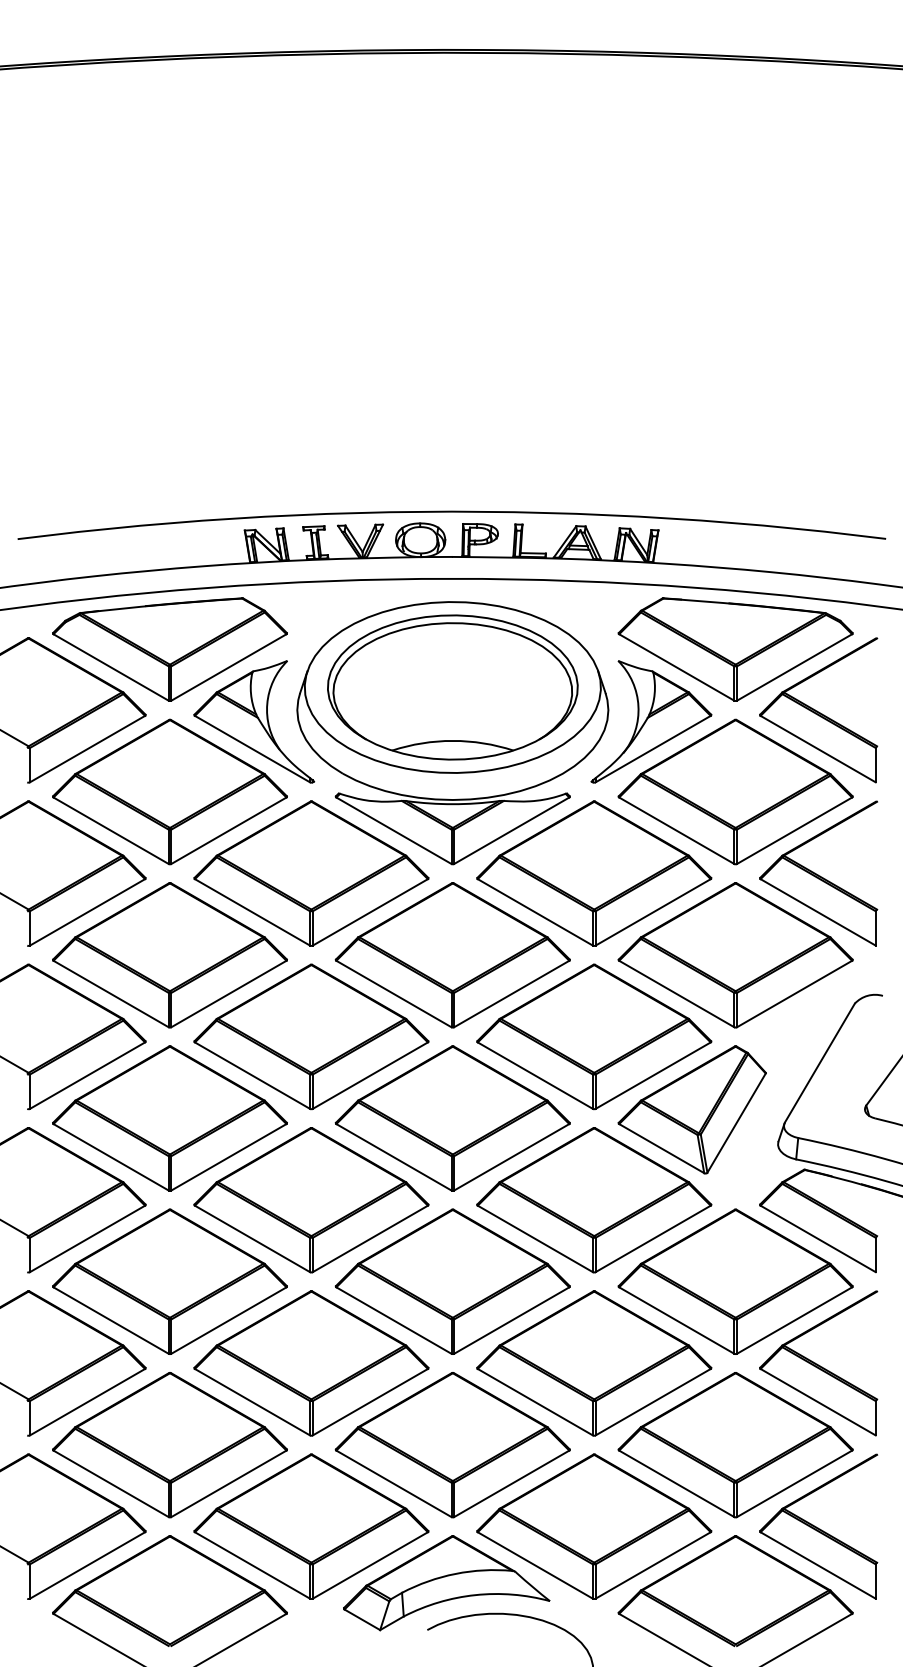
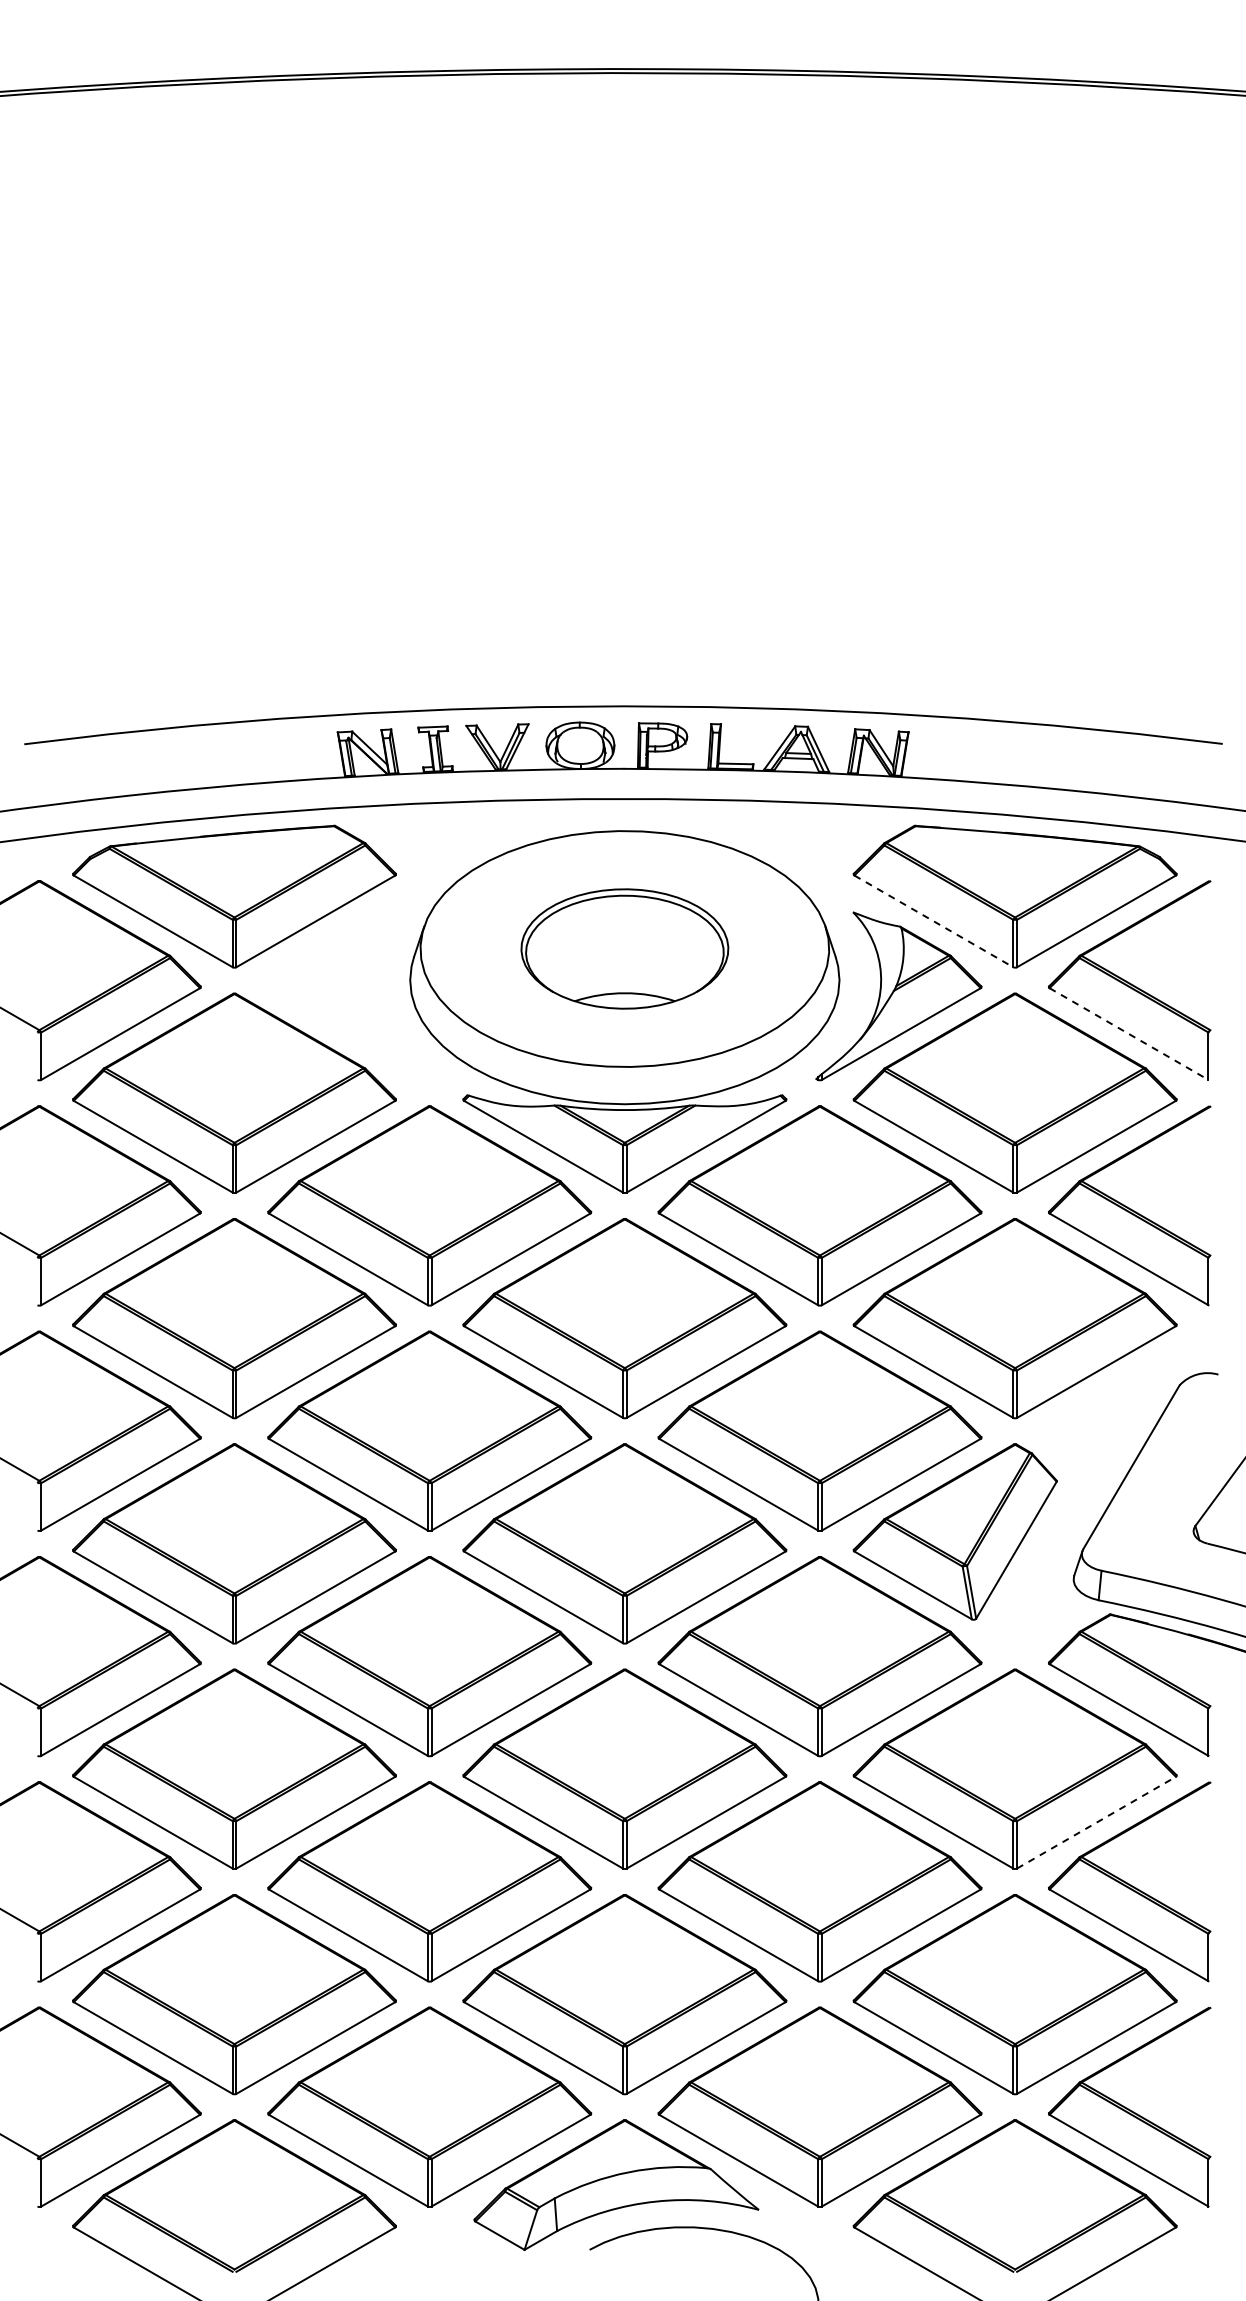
line: (676, 667) -> (933, 921), solid -> dashed
part: (452, 687) -> (624, 948), size x0.6
part: (254, 721) -> (350, 996), removed
line: (818, 749) -> (1129, 1034), solid -> dashed
line: (794, 1320) -> (1096, 1822), solid -> dashed

